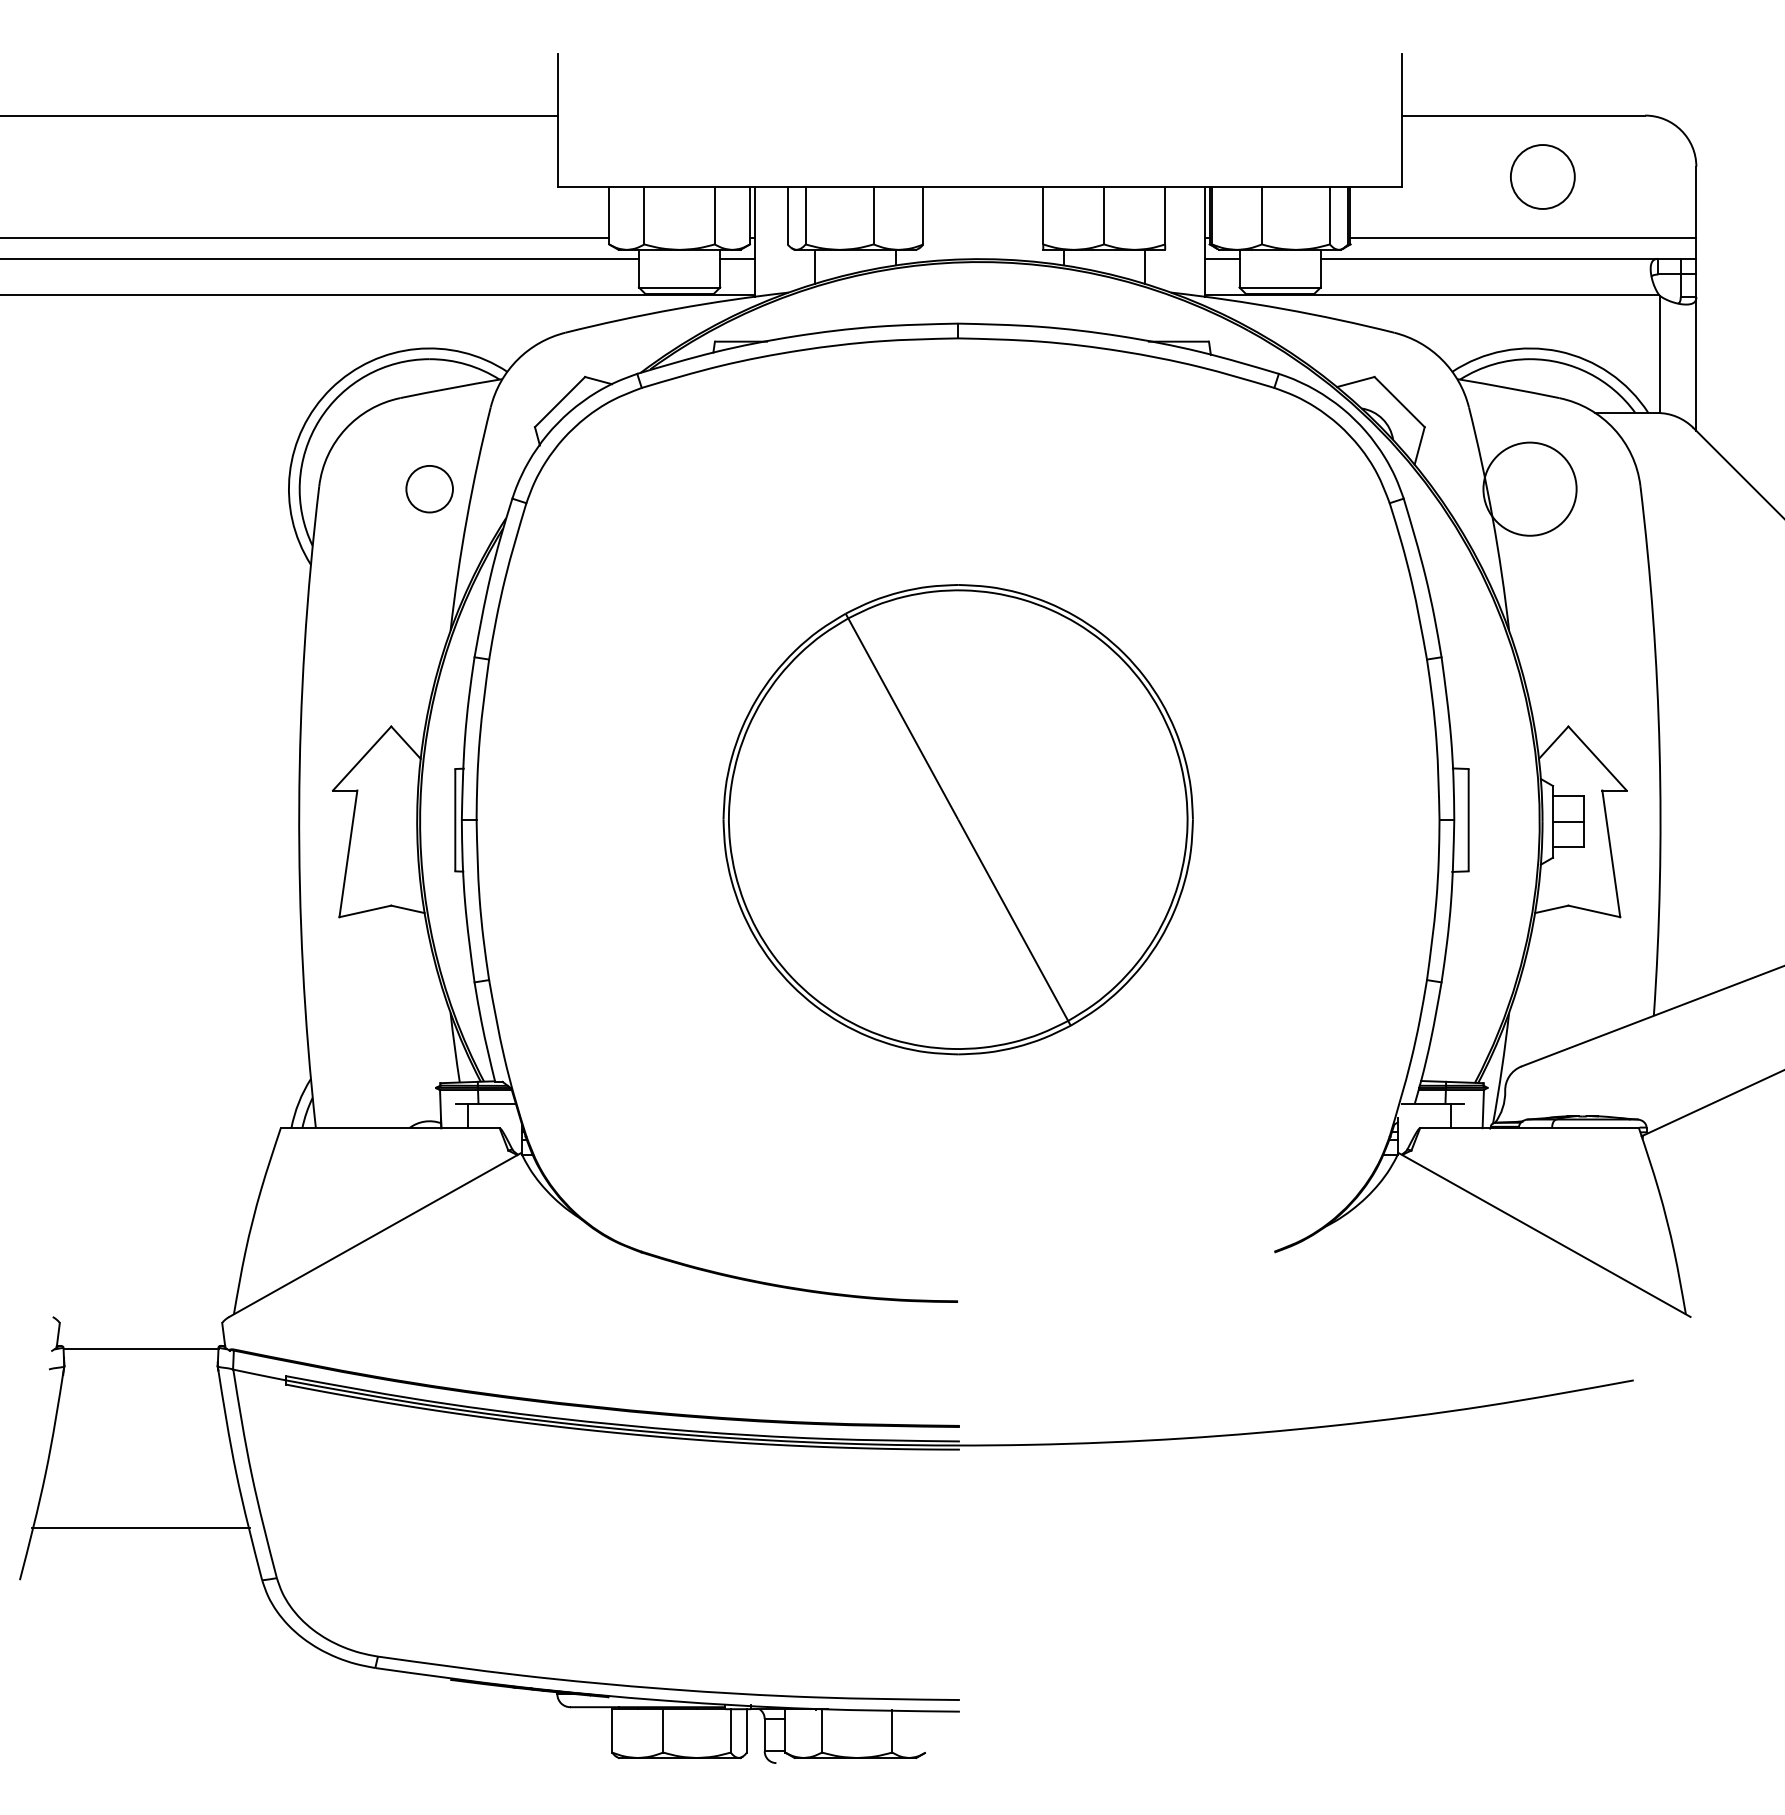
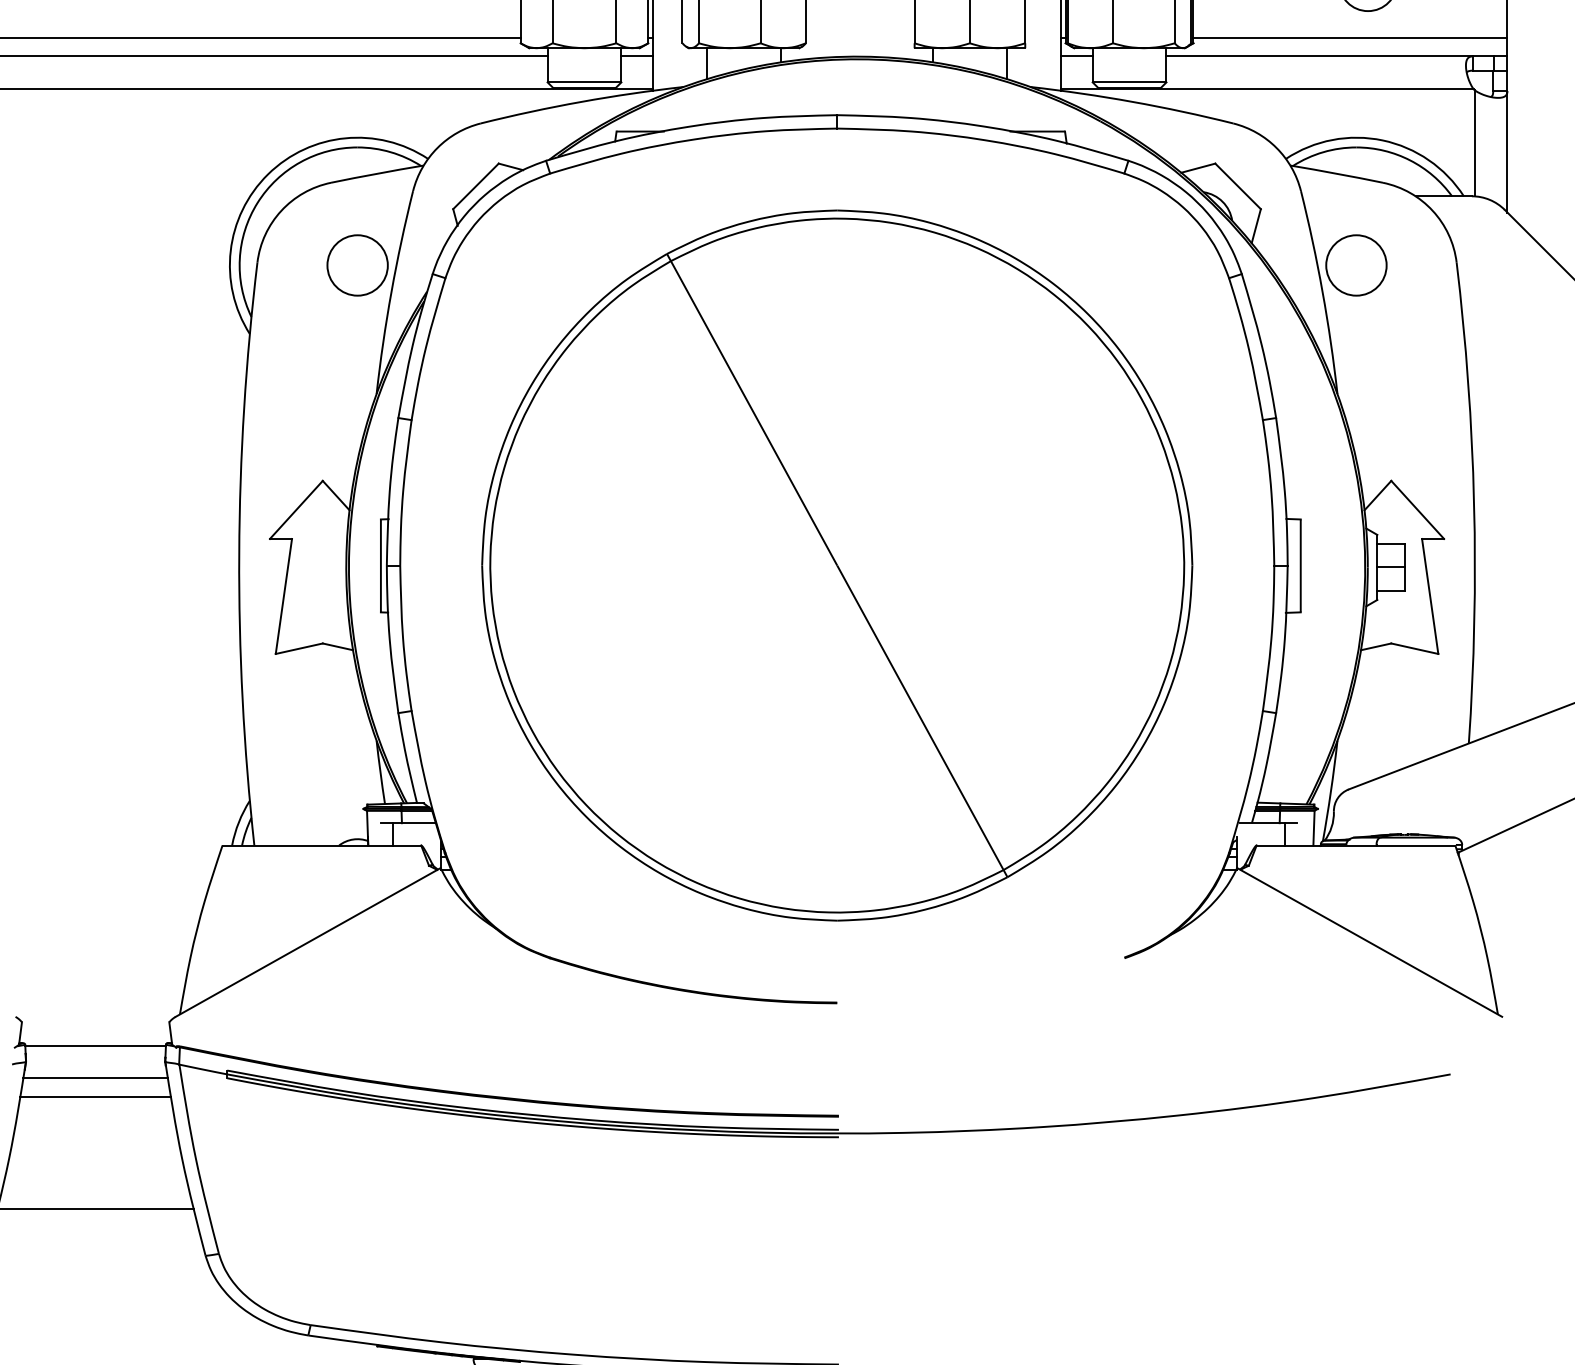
circle: (429, 488) -> (357, 264), size x1.43
circle: (1529, 488) -> (1355, 264), size x0.71
part: (958, 819) -> (837, 565), size x1.67
line: (140, 1384) -> (95, 1078), added
line: (140, 1405) -> (95, 1097), added

